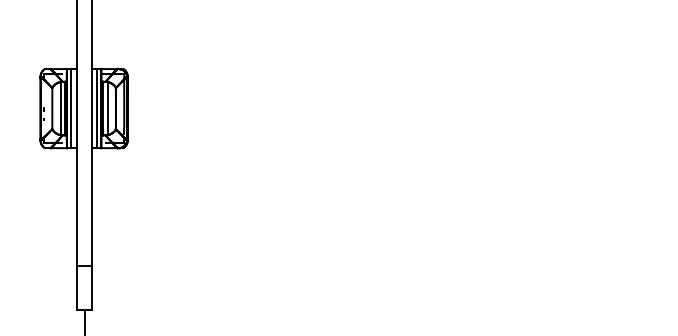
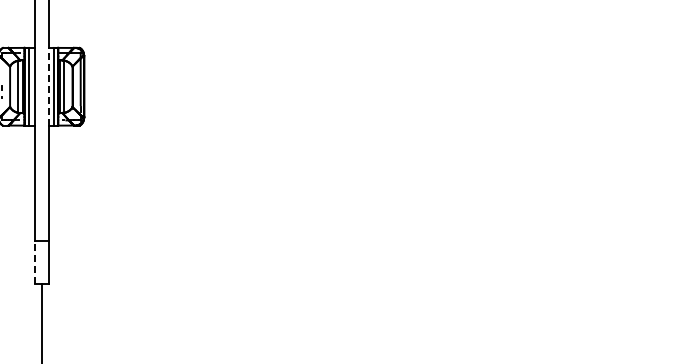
line: (91, 108) -> (48, 86), solid -> dashed
line: (77, 287) -> (34, 262), solid -> dashed

